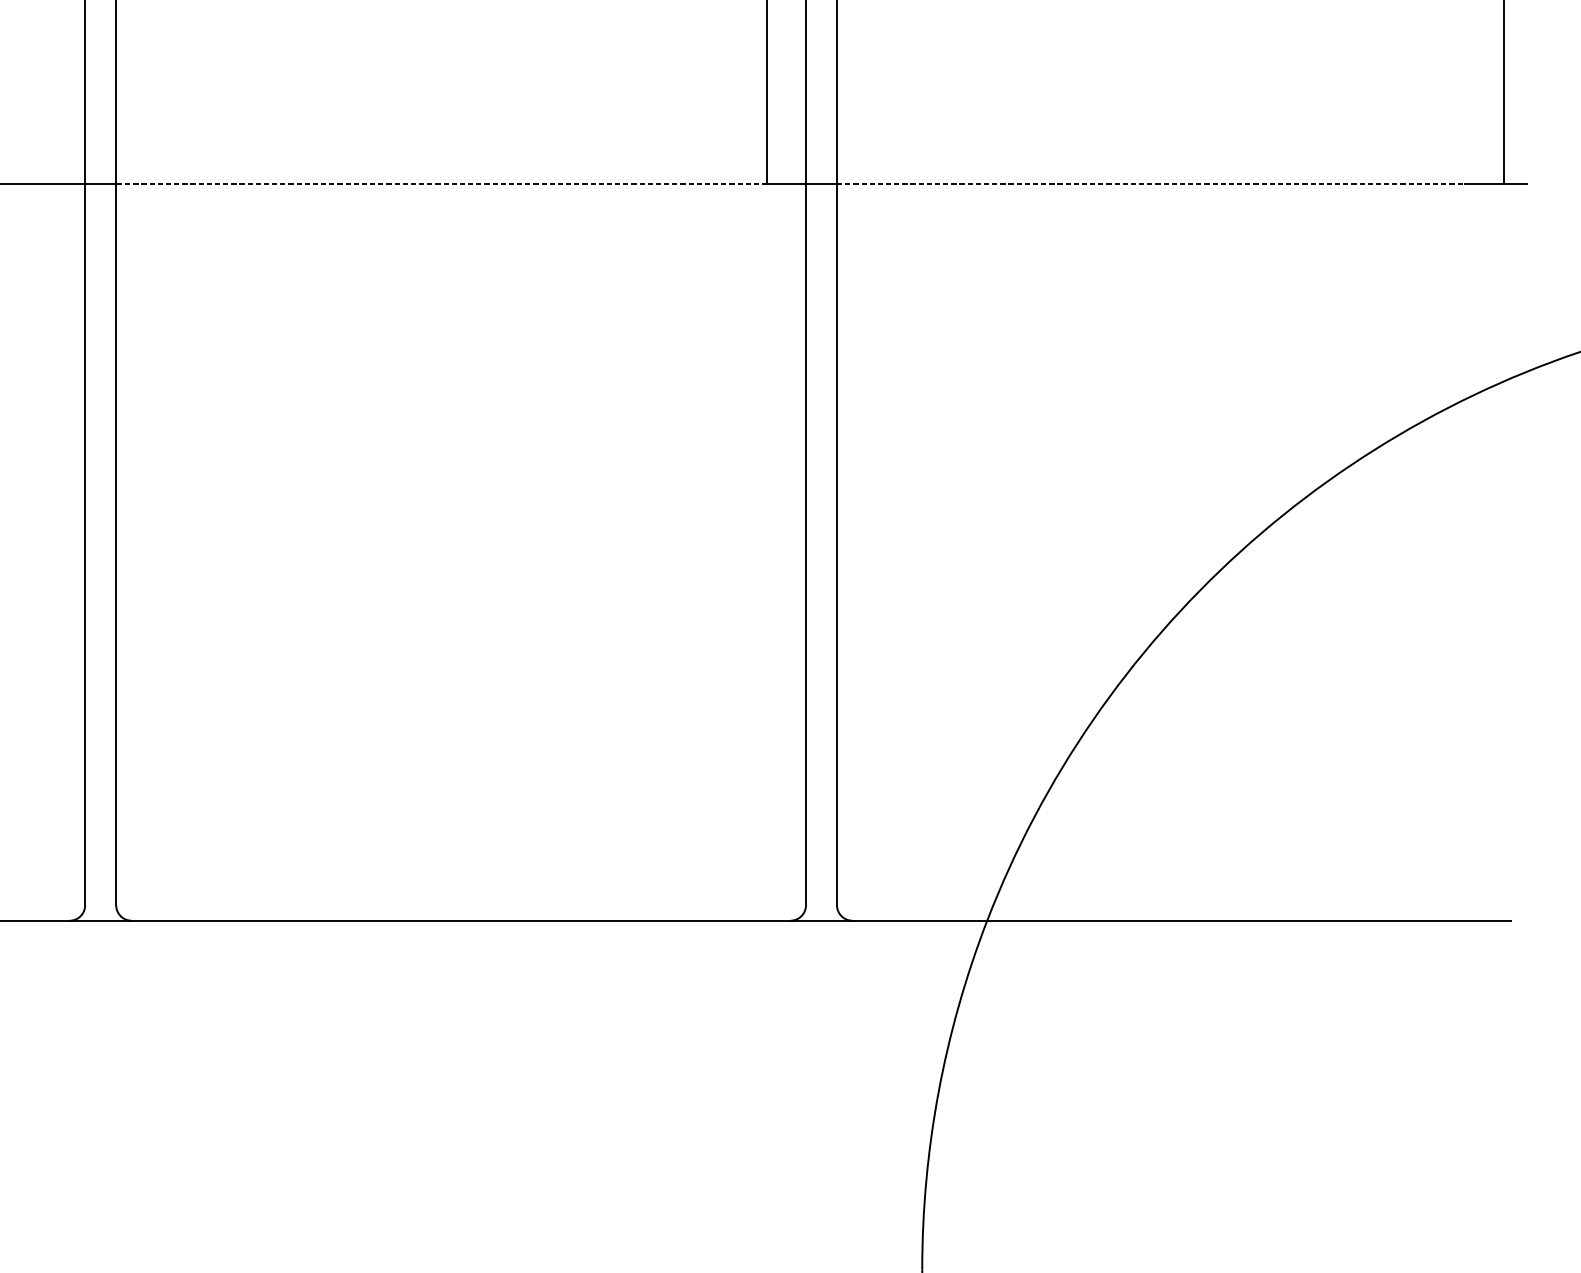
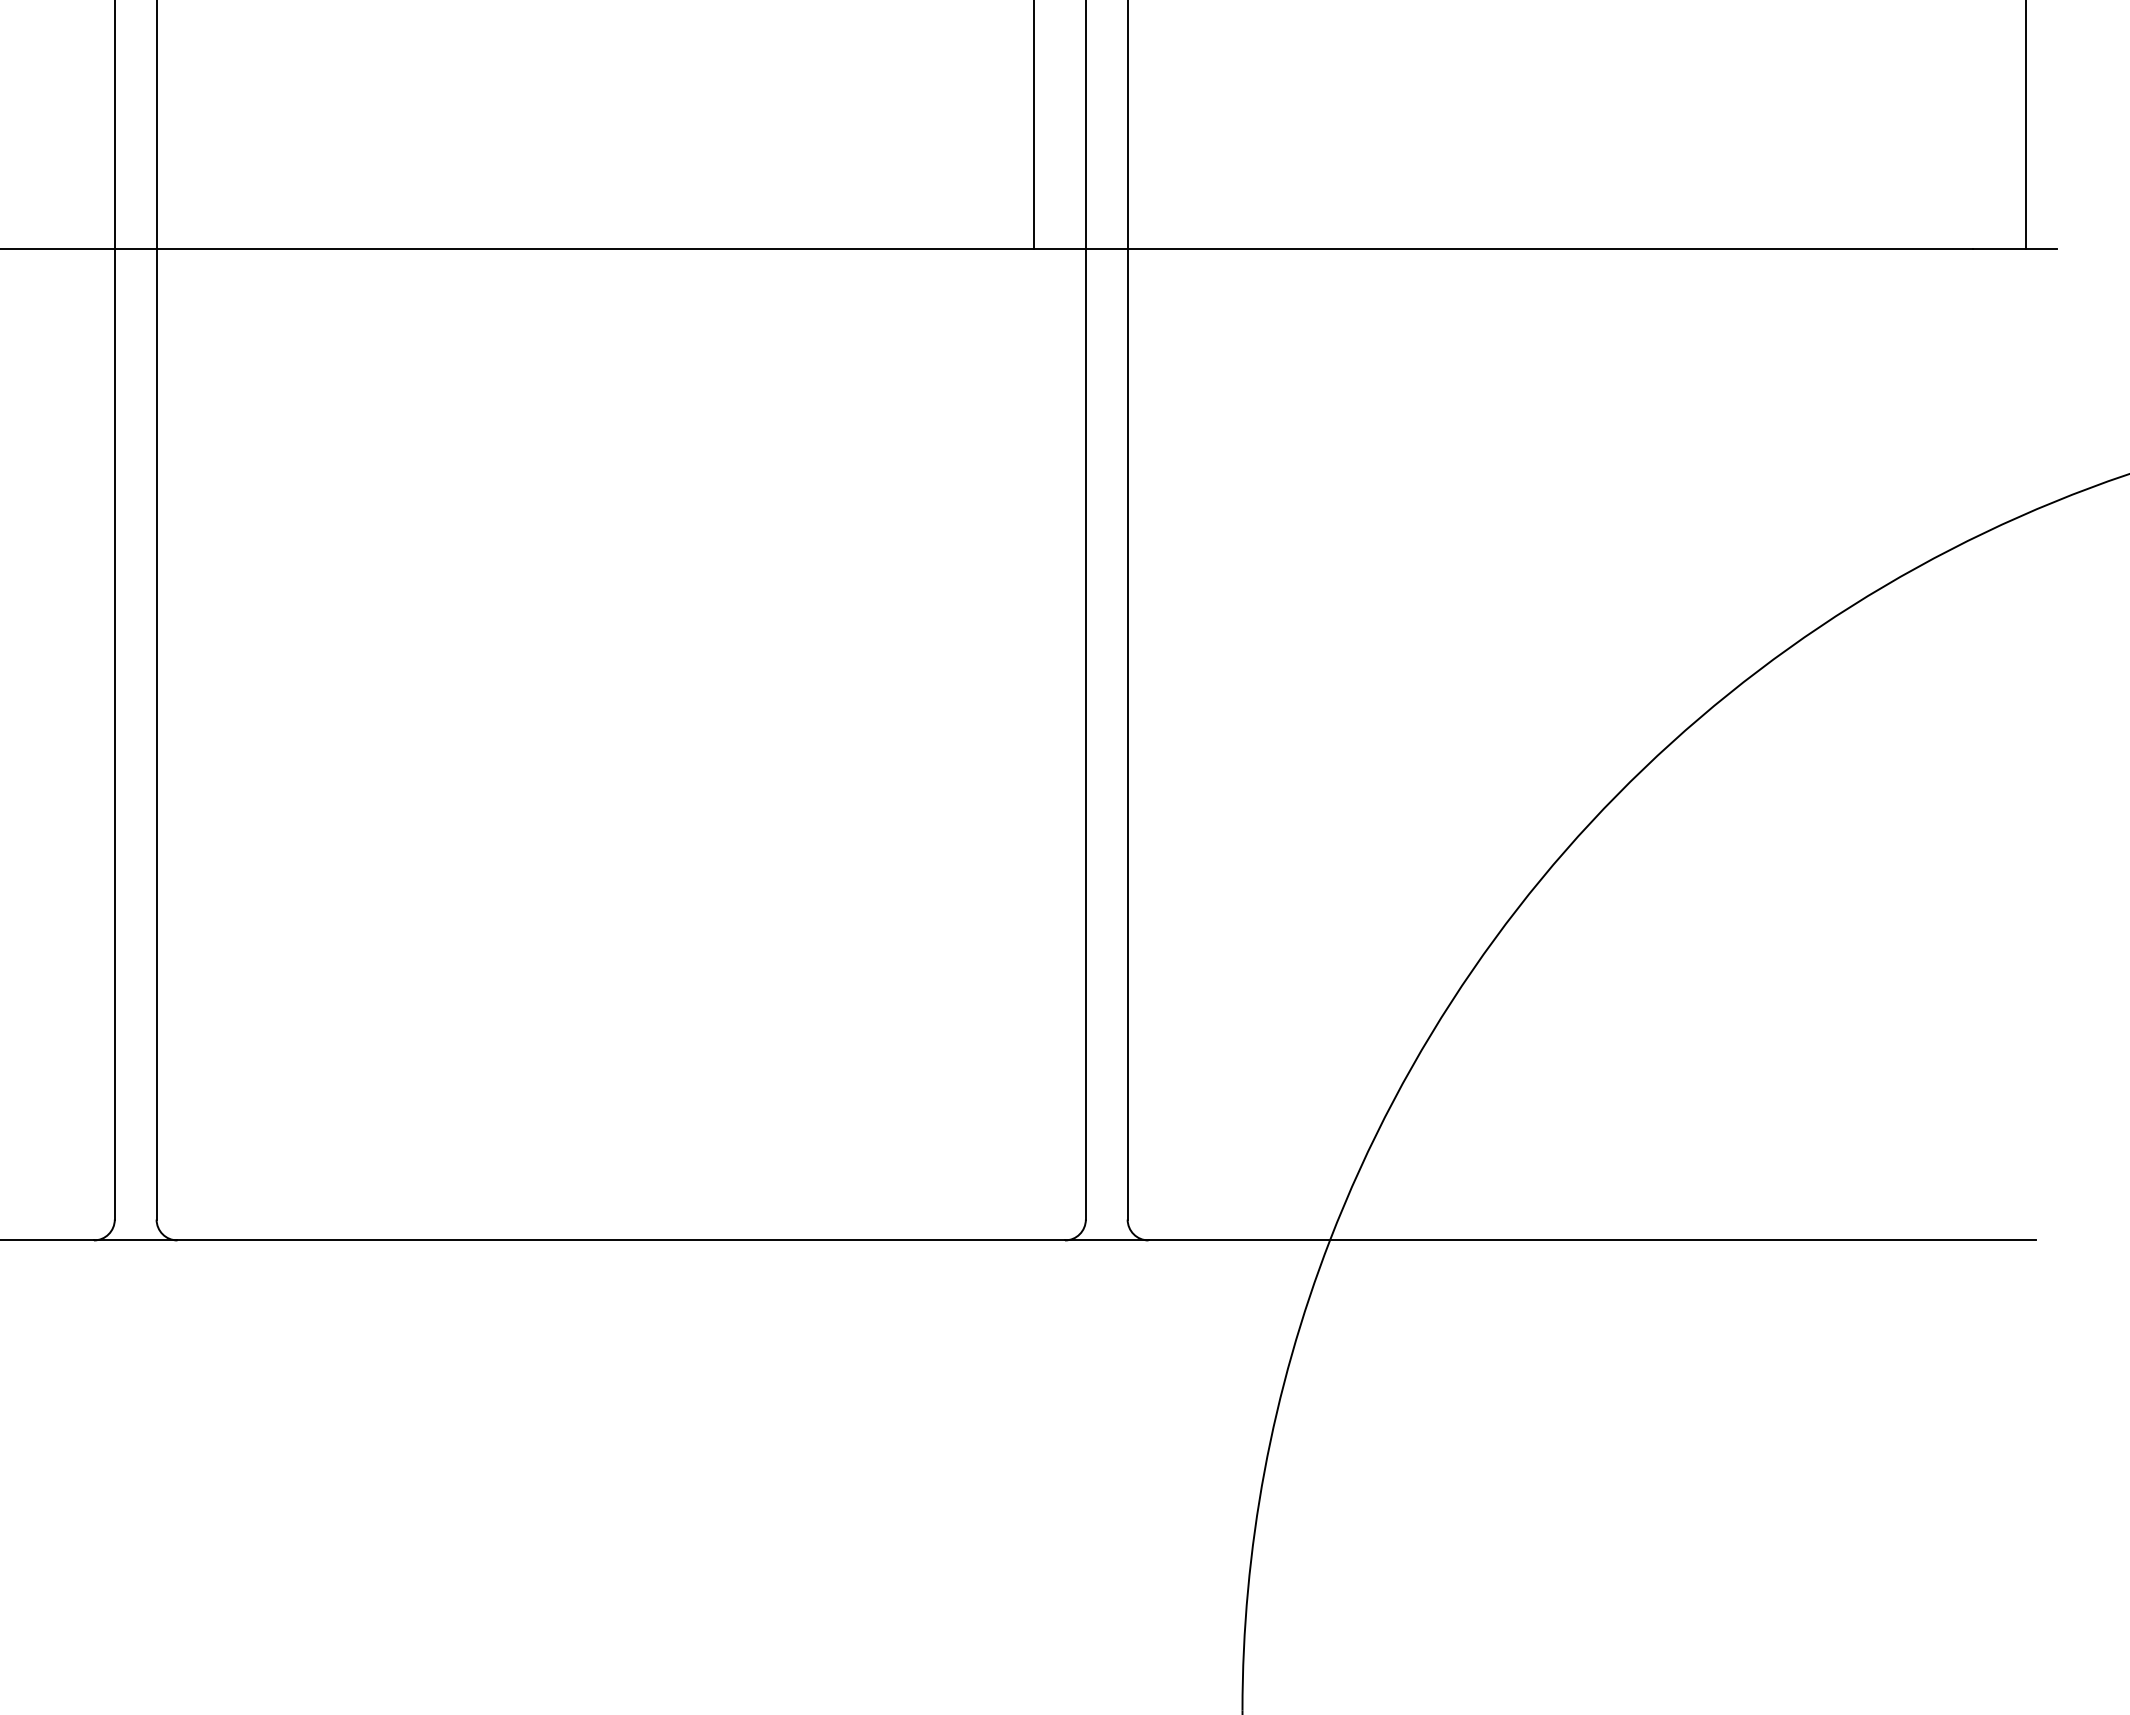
line: (441, 184) -> (595, 248), dashed -> solid
line: (1150, 184) -> (1550, 248), dashed -> solid

